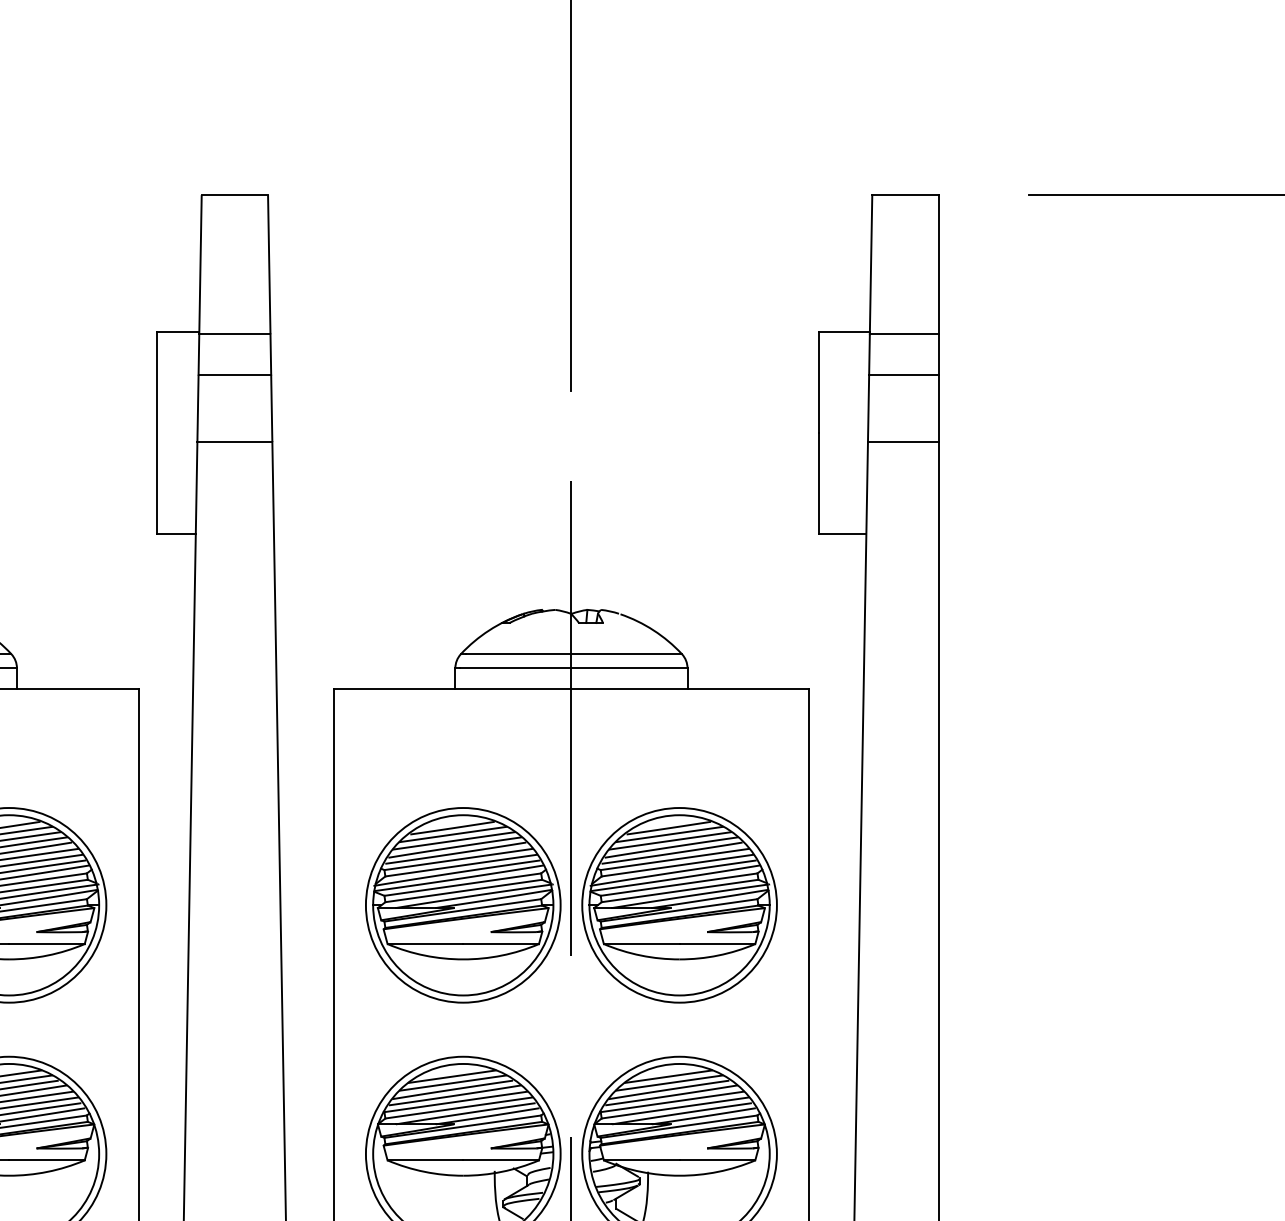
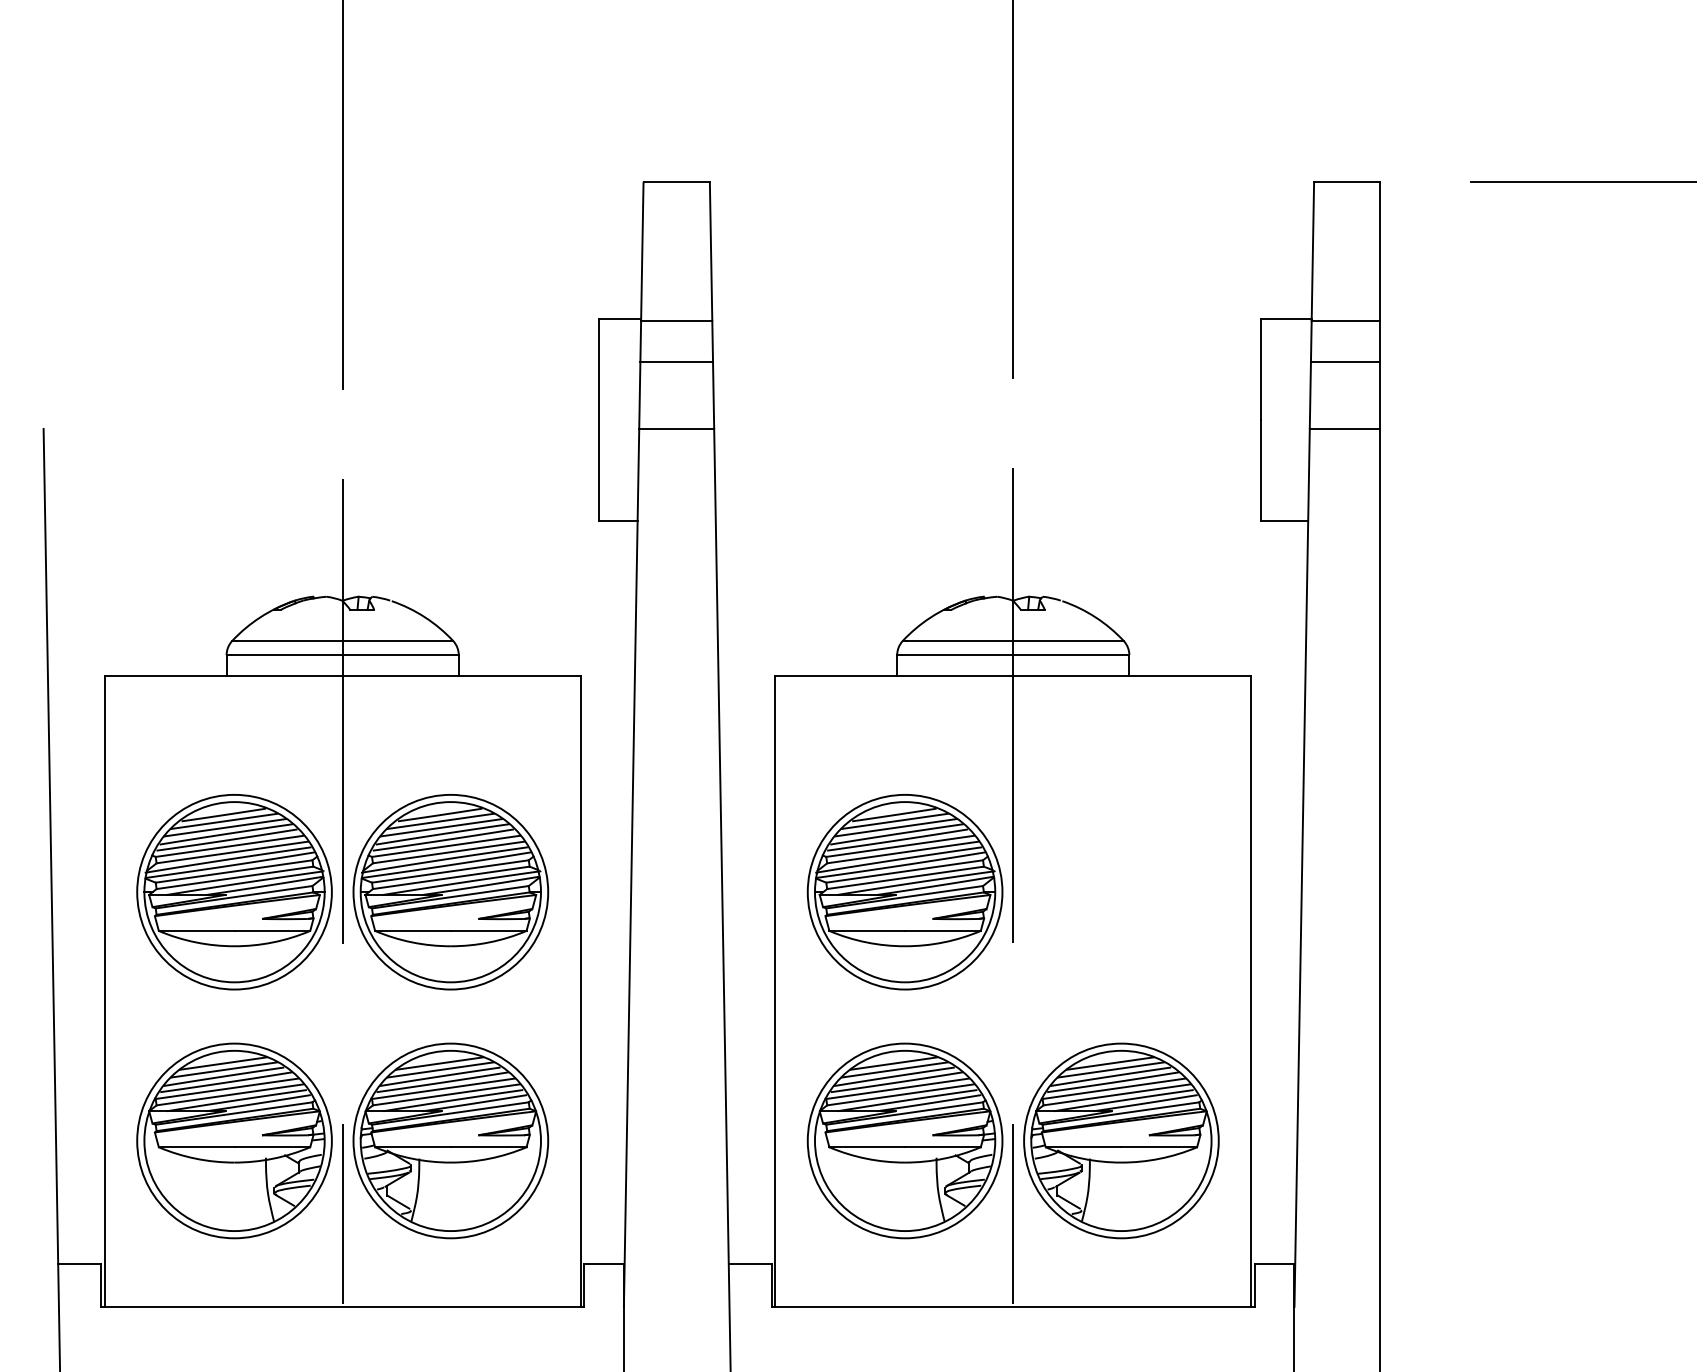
part: (679, 905) -> (1121, 892), removed

